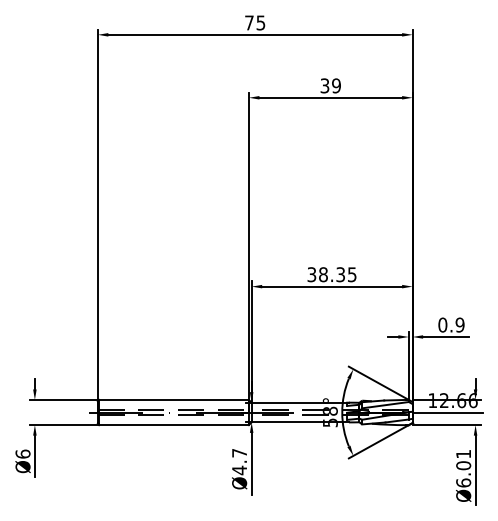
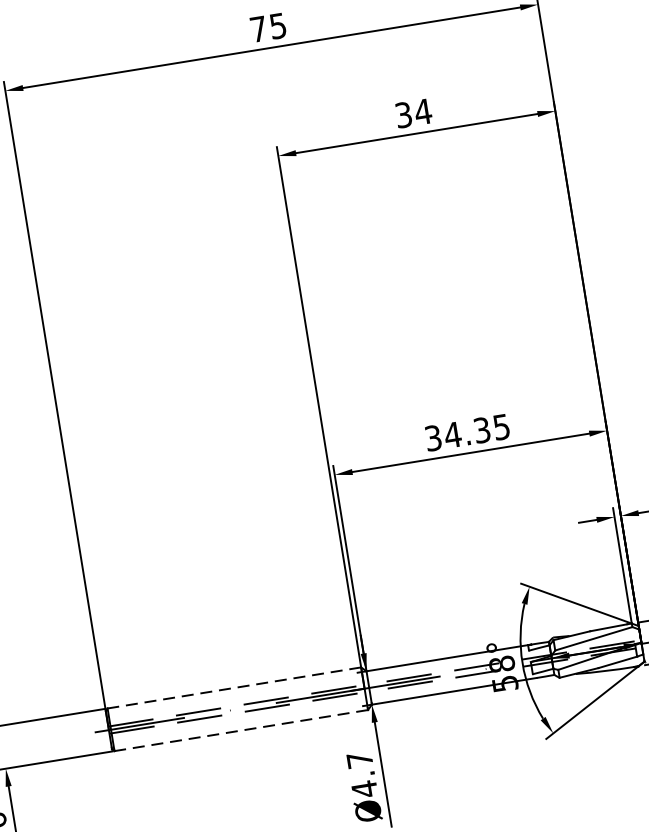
text: (336, 85) -> (423, 111), 39 -> 34
text: (323, 274) -> (452, 434), 38.35 -> 34.35
line: (174, 399) -> (235, 687), solid -> dashed
line: (174, 425) -> (242, 731), solid -> dashed

